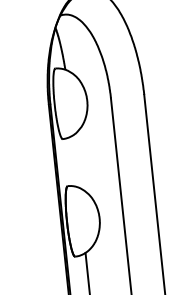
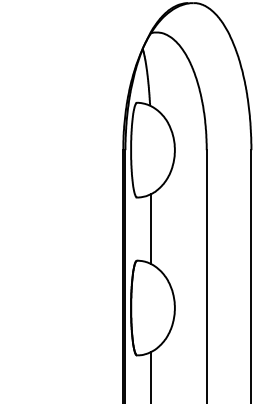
line: (76, 161) -> (151, 229), added

